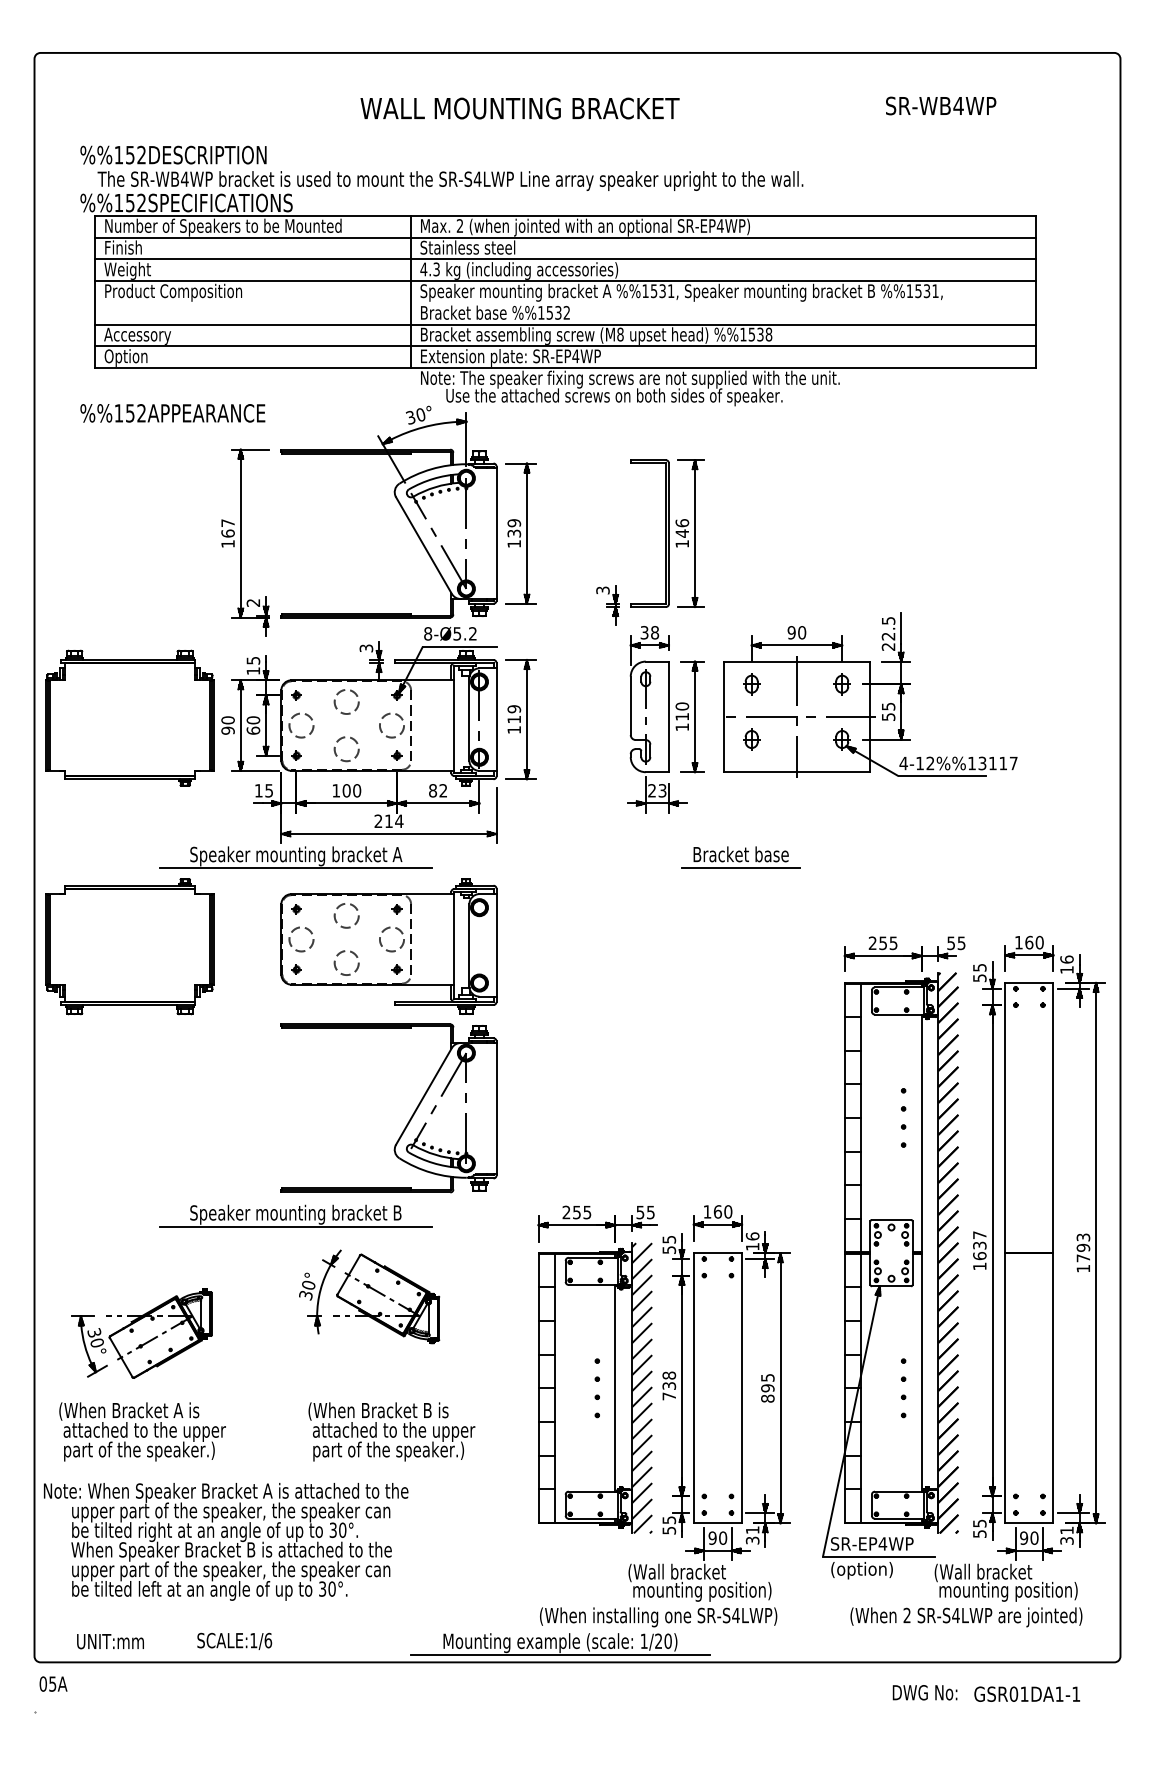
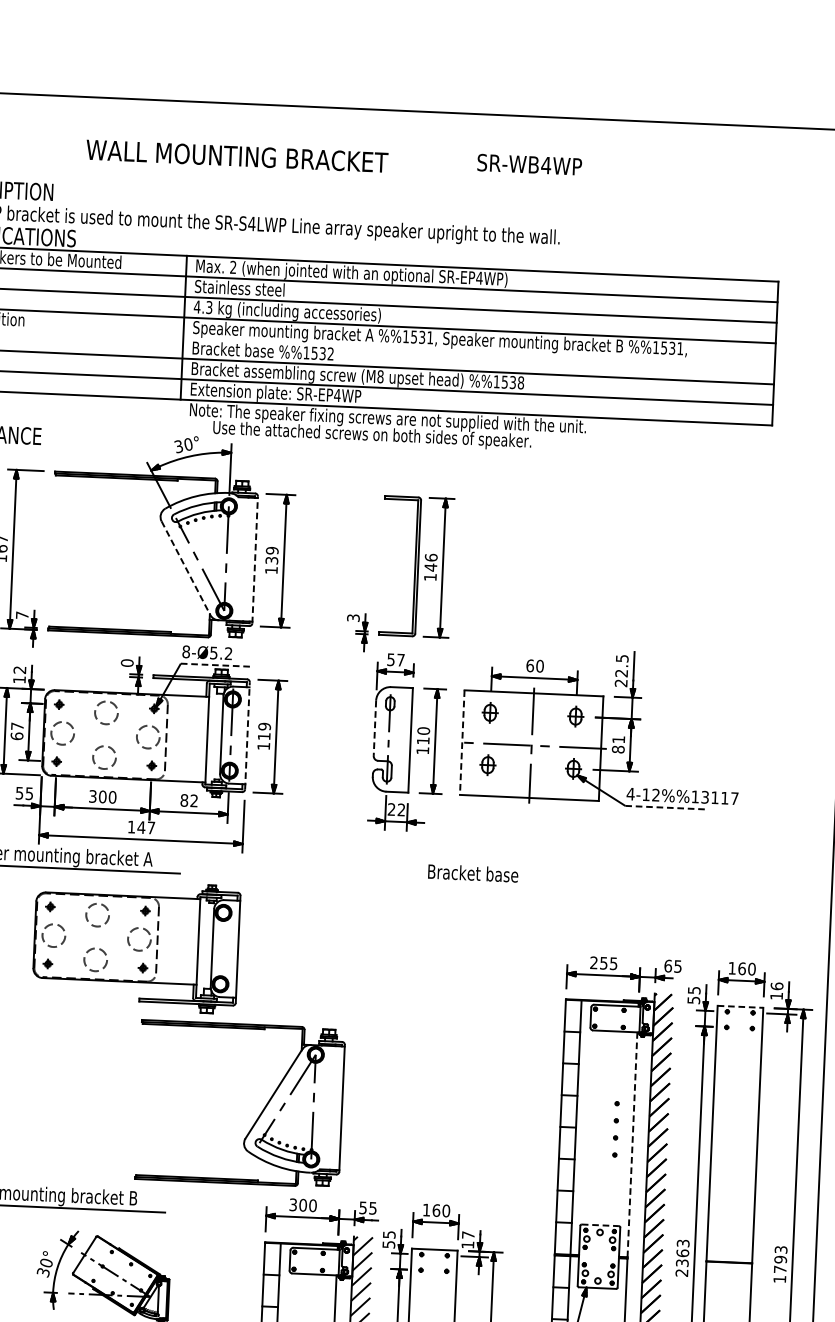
text: (941, 105) -> (530, 164), moved
text: (519, 108) -> (236, 156), moved
line: (496, 533) -> (255, 559), solid -> dashed
line: (423, 545) -> (185, 568), solid -> dashed
text: (252, 602) -> (21, 614), 2 -> 7
text: (650, 632) -> (396, 659), 38 -> 57
text: (791, 632) -> (530, 665), 90 -> 60
line: (460, 646) -> (216, 665), solid -> dashed
text: (366, 648) -> (127, 663), 3 -> 0
text: (253, 660) -> (20, 669), 15 -> 12
line: (630, 706) -> (374, 728), solid -> dashed
text: (888, 712) -> (618, 745), 55 -> 81
line: (723, 717) -> (462, 743), solid -> dashed
line: (496, 719) -> (247, 735), solid -> dashed
text: (253, 720) -> (17, 726), 60 -> 67
line: (942, 776) -> (666, 808), solid -> dashed
text: (258, 790) -> (19, 793), 15 -> 55
text: (336, 790) -> (93, 796), 100 -> 300
text: (662, 790) -> (401, 809), 23 -> 22
text: (388, 820) -> (141, 826), 214 -> 147
line: (740, 868) -> (472, 886), removed
text: (951, 943) -> (668, 966), 55 -> 65
line: (1029, 982) -> (740, 1006), solid -> dashed
part: (407, 1122) -> (257, 1118), moved
line: (921, 1133) -> (632, 1144), solid -> dashed
text: (576, 1212) -> (302, 1205), 255 -> 300
line: (891, 1219) -> (600, 1224), solid -> dashed
text: (752, 1236) -> (468, 1235), 16 -> 17
text: (979, 1250) -> (682, 1257), 1637 -> 2363

